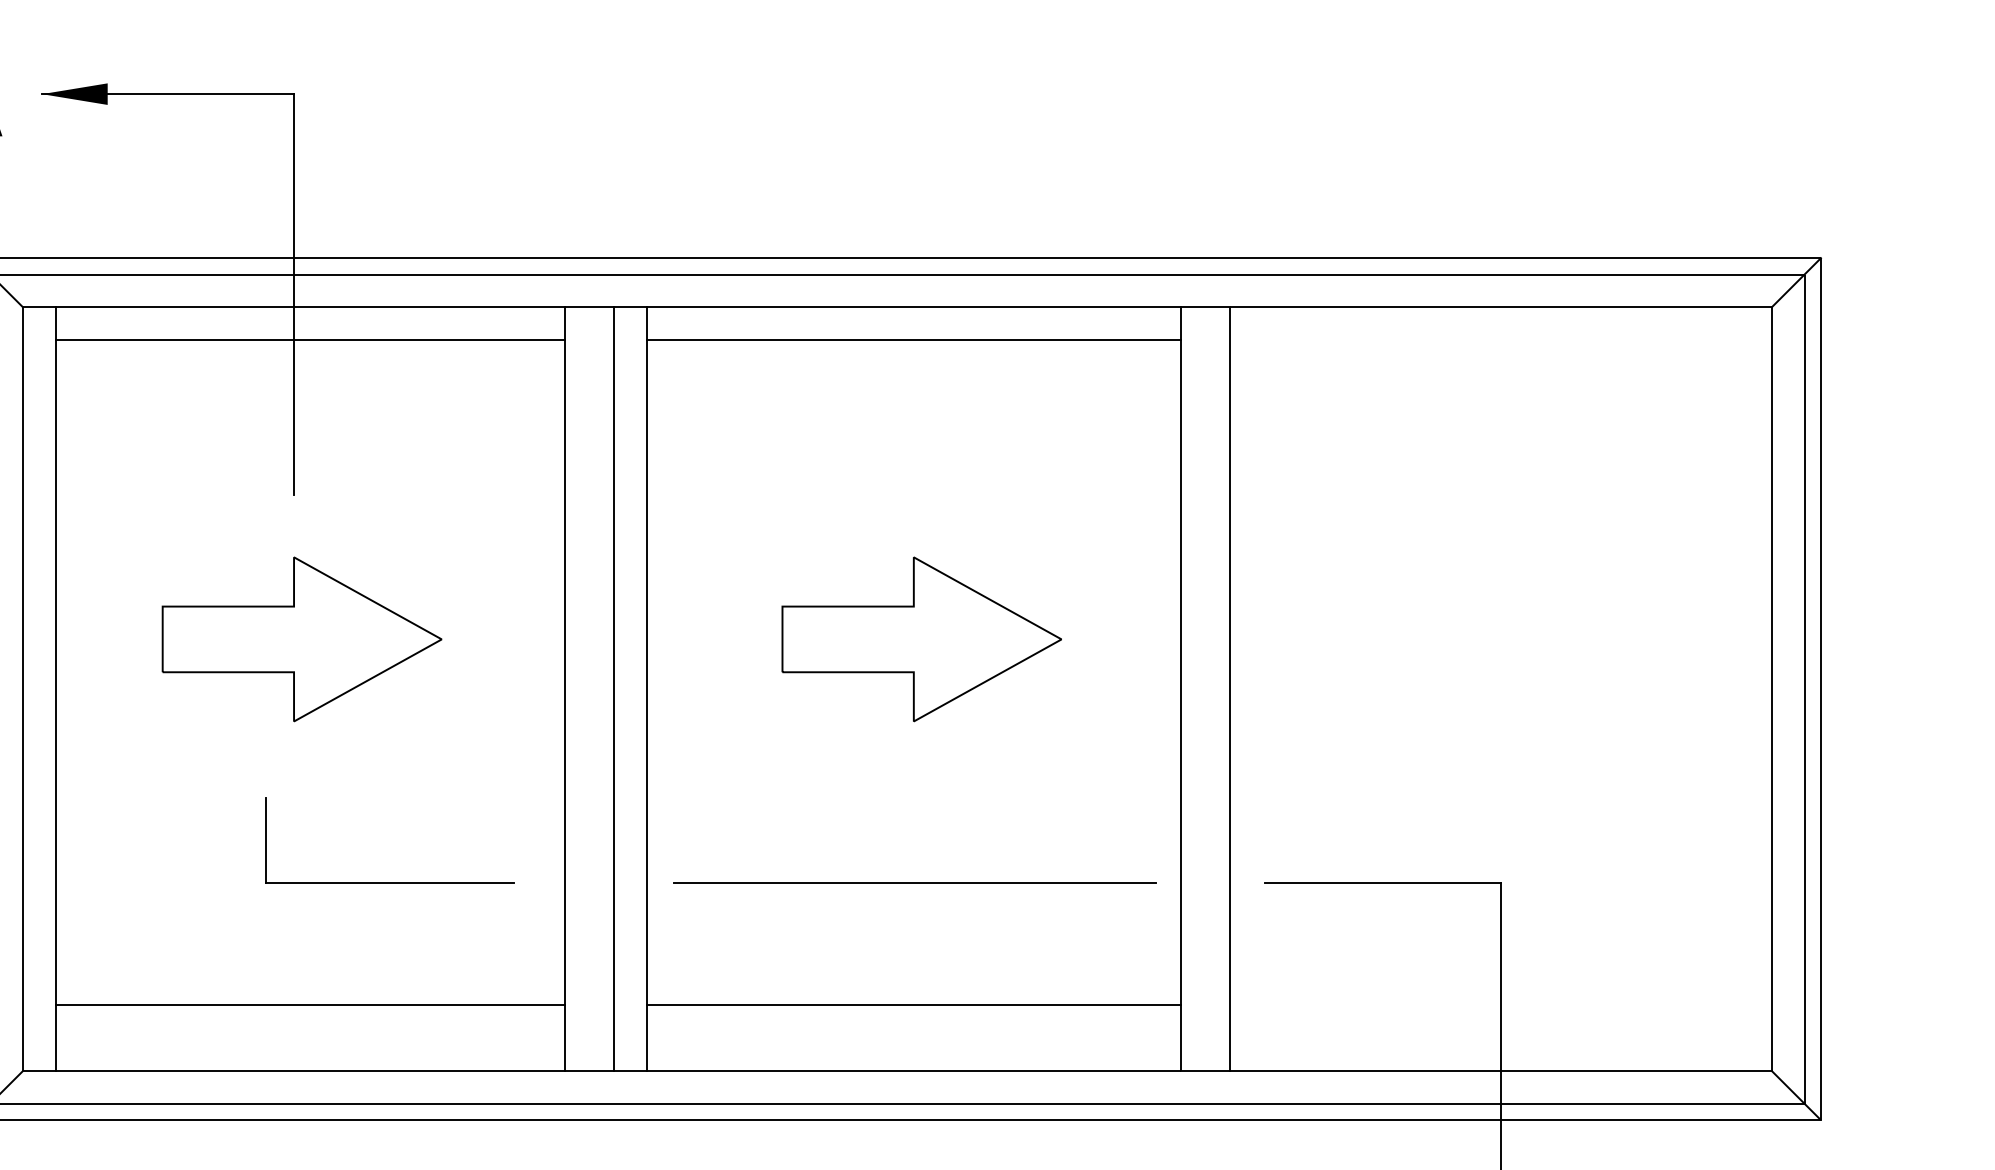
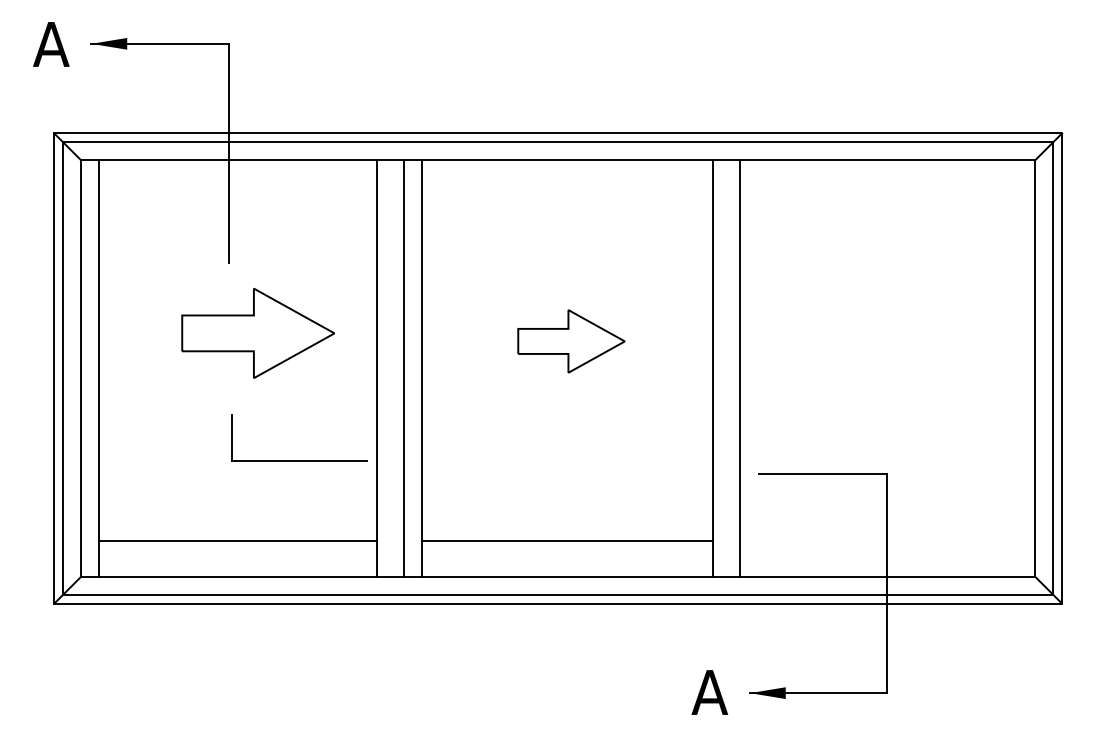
line: (309, 340) -> (237, 178), removed
line: (912, 340) -> (566, 178), removed
part: (300, 639) -> (257, 333), moved
part: (921, 639) -> (571, 341), size x0.7
part: (390, 881) -> (299, 460), moved
line: (914, 883) -> (567, 474), removed

